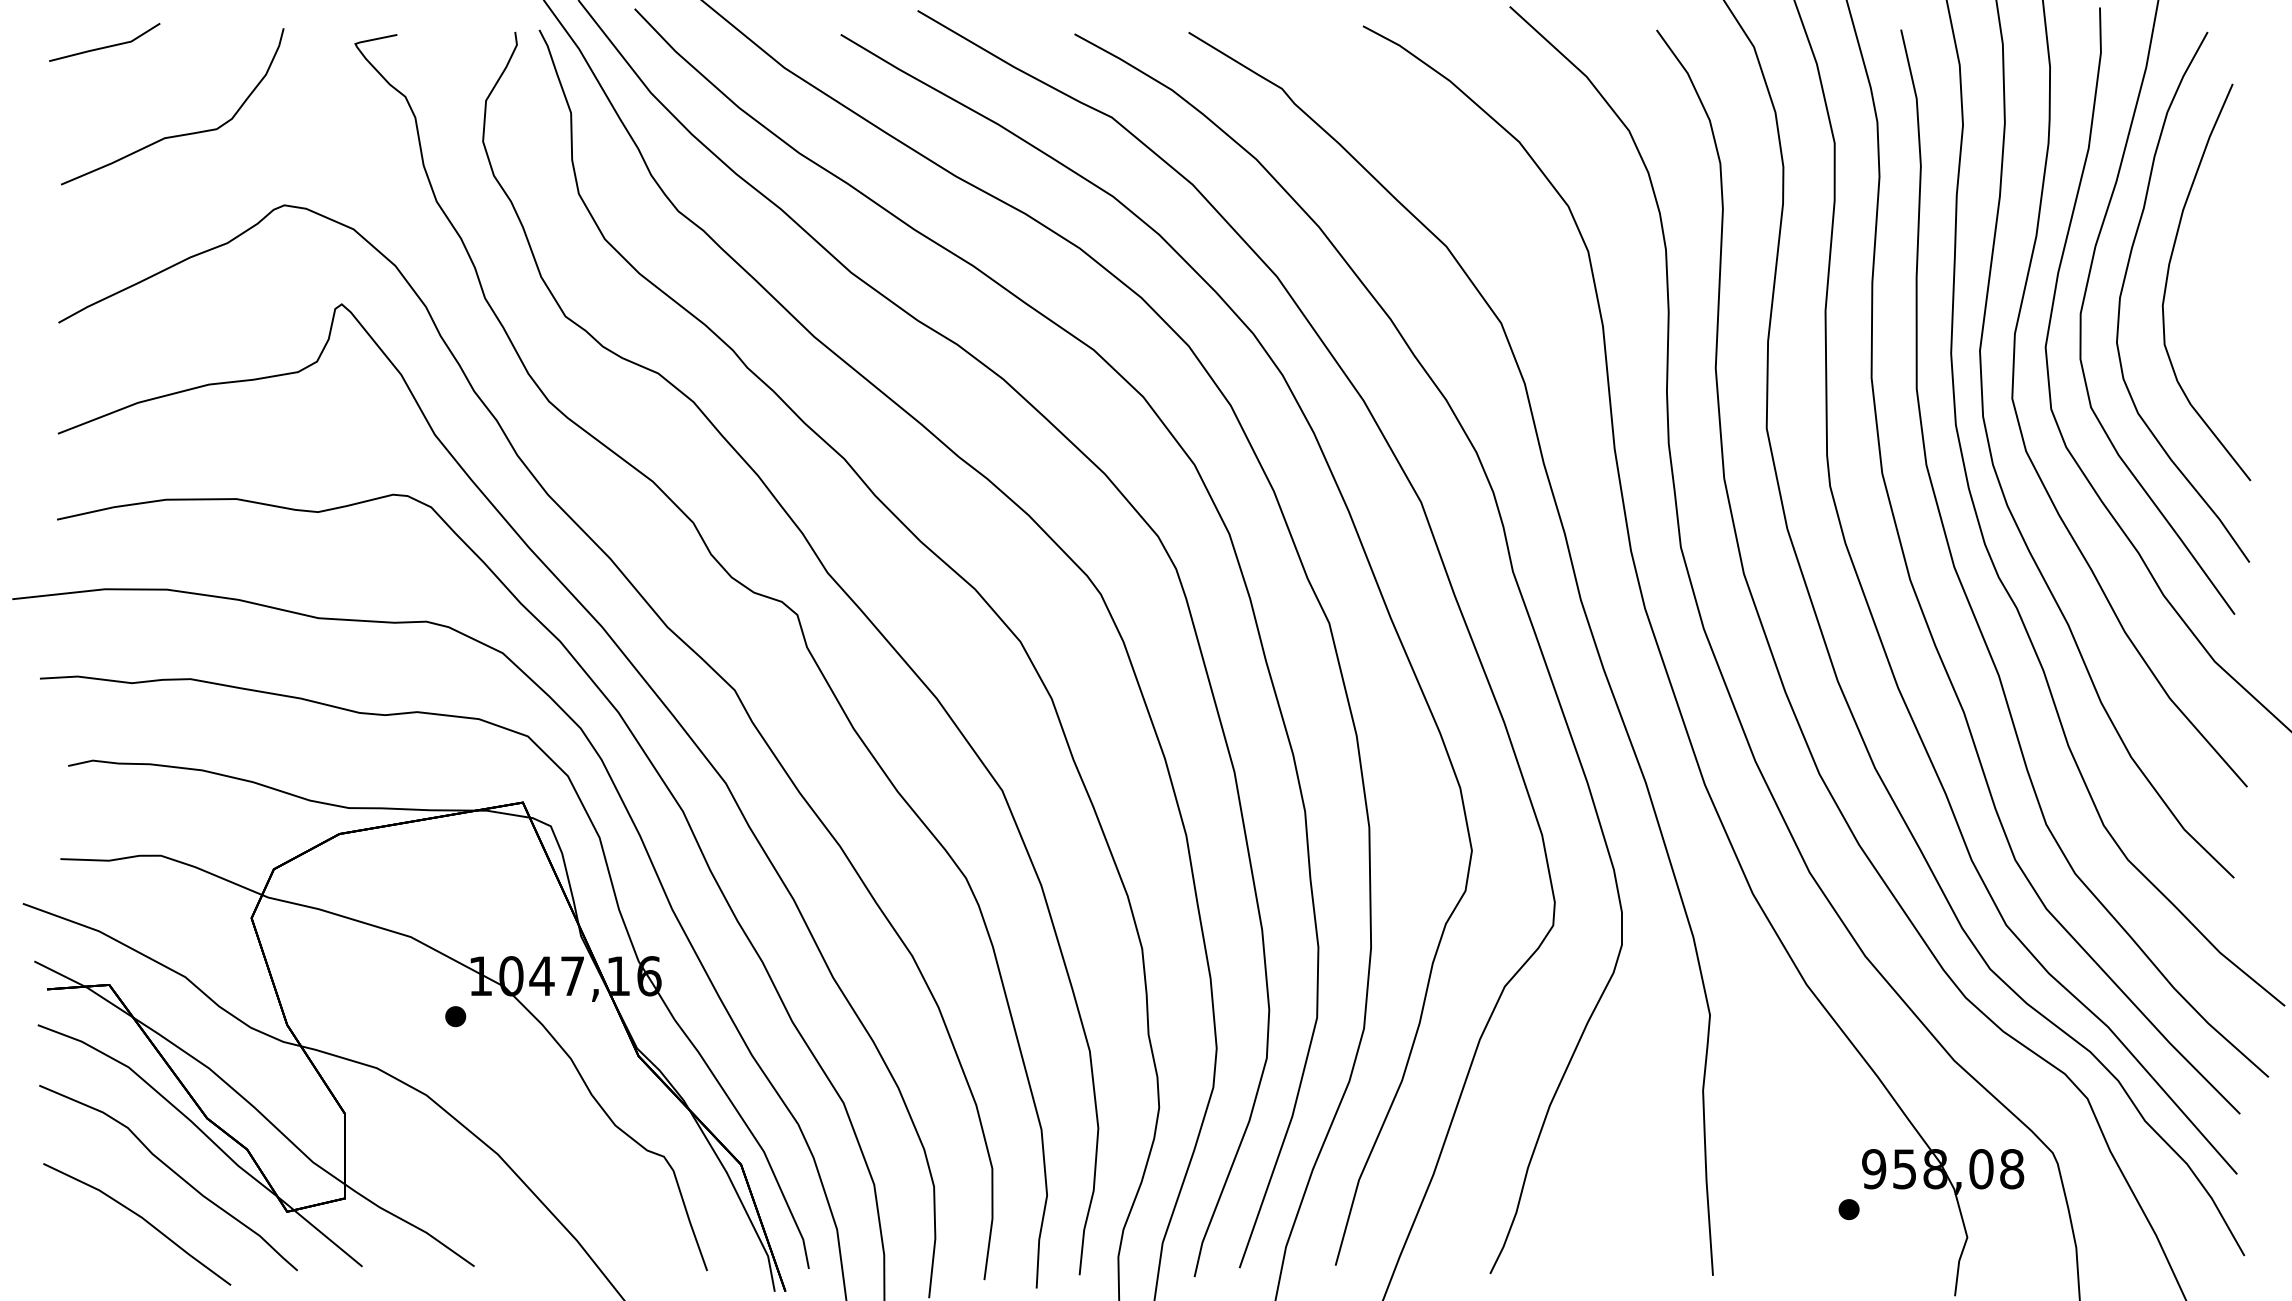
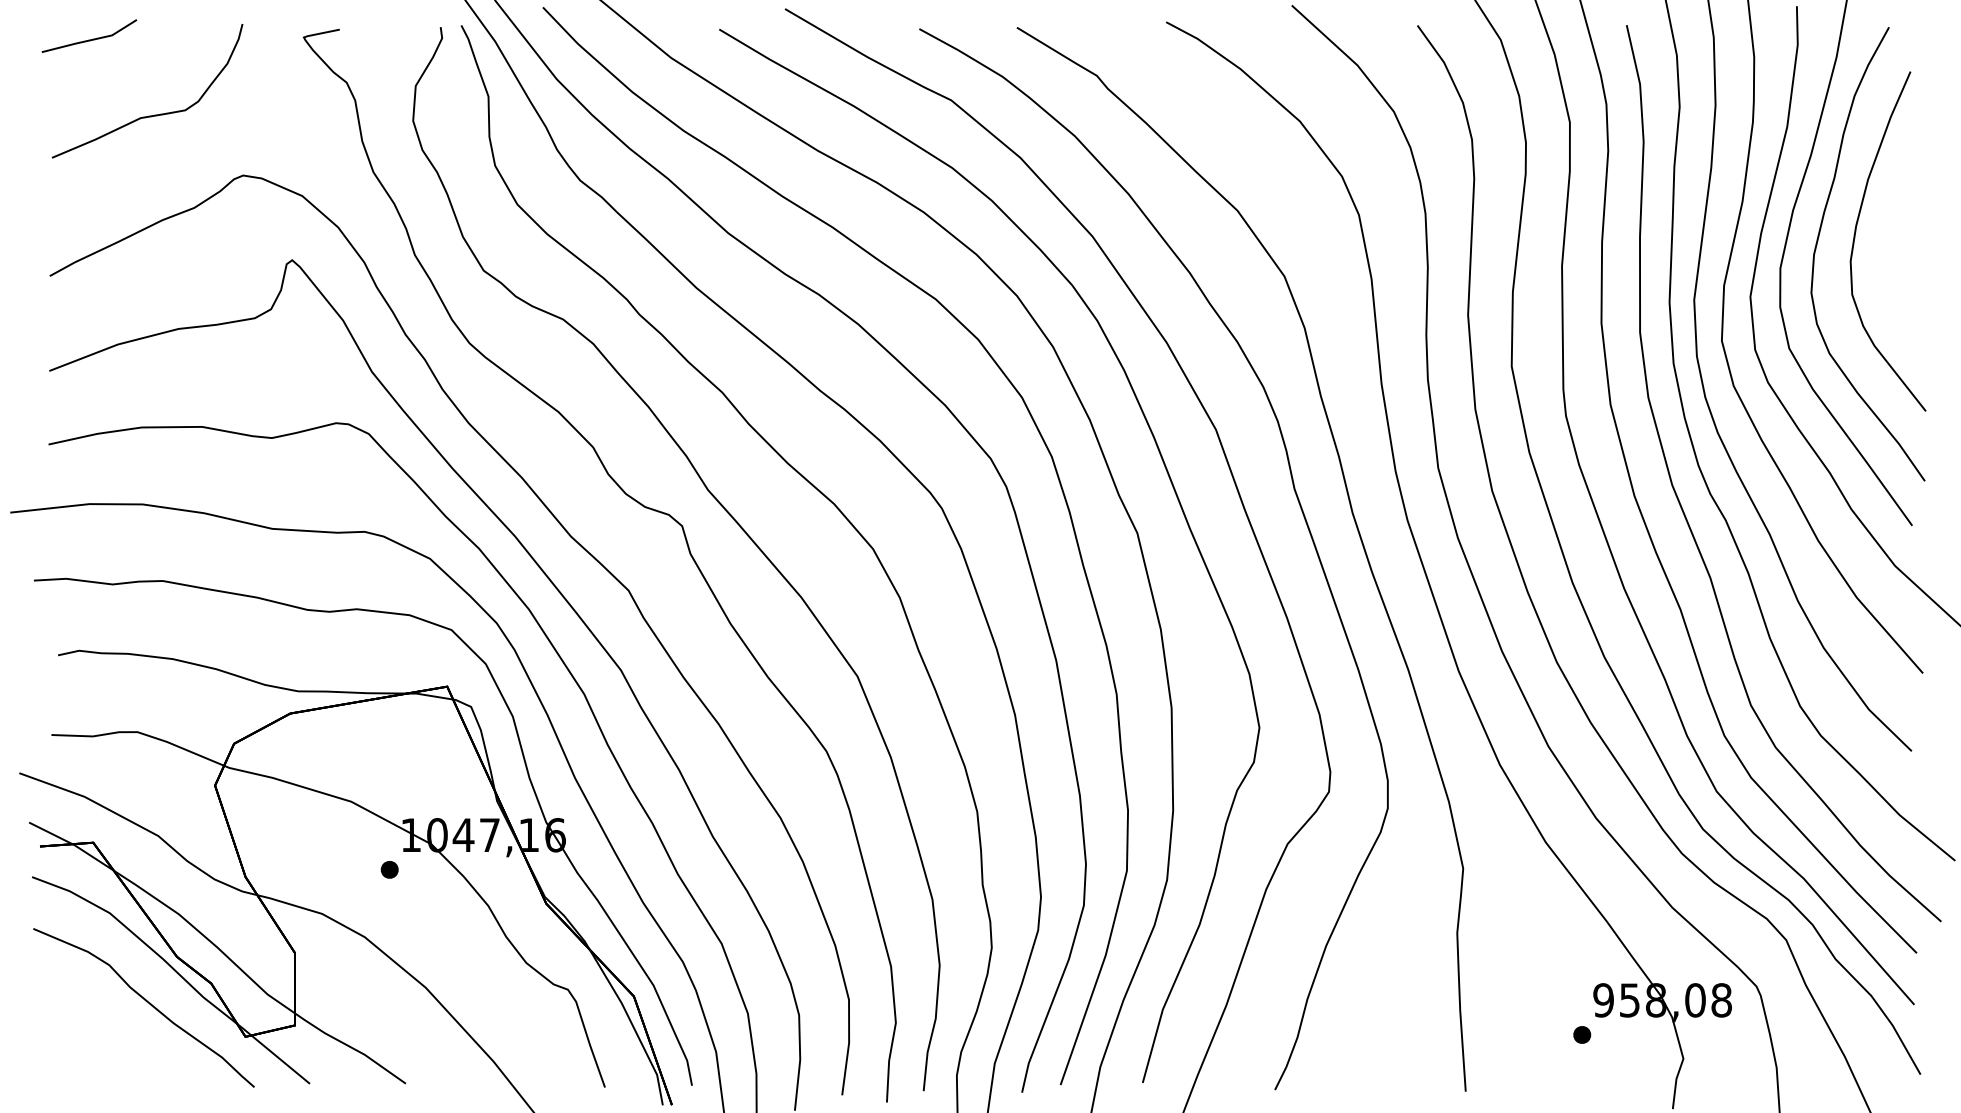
part: (142, 1219) -> (121, 1043), removed

